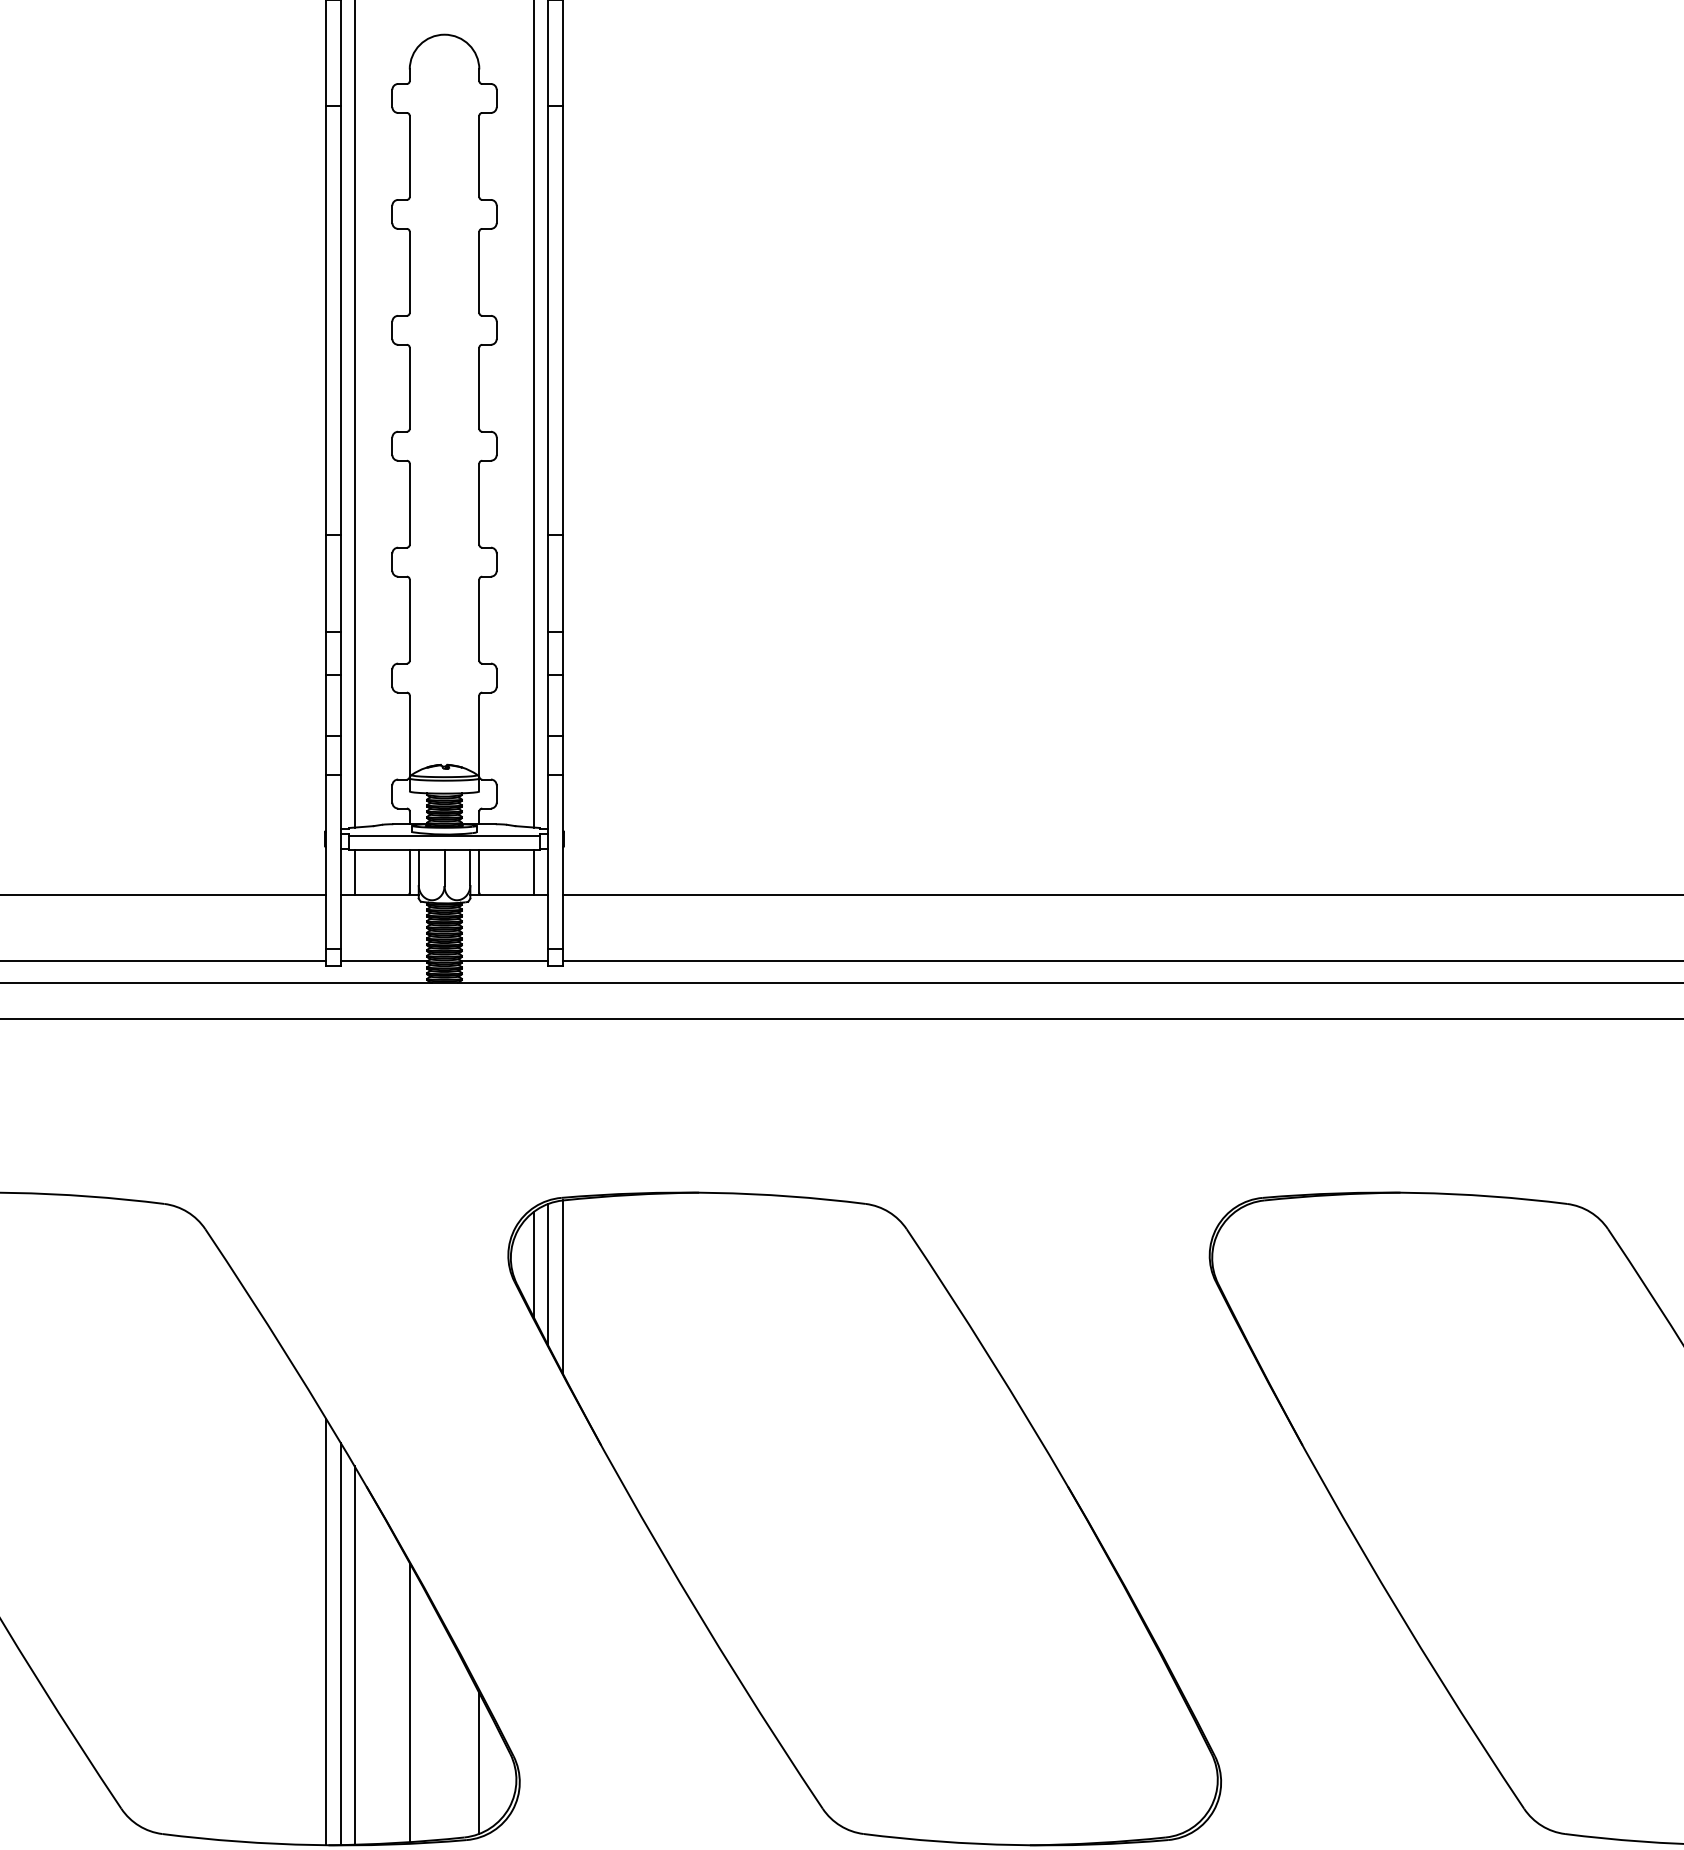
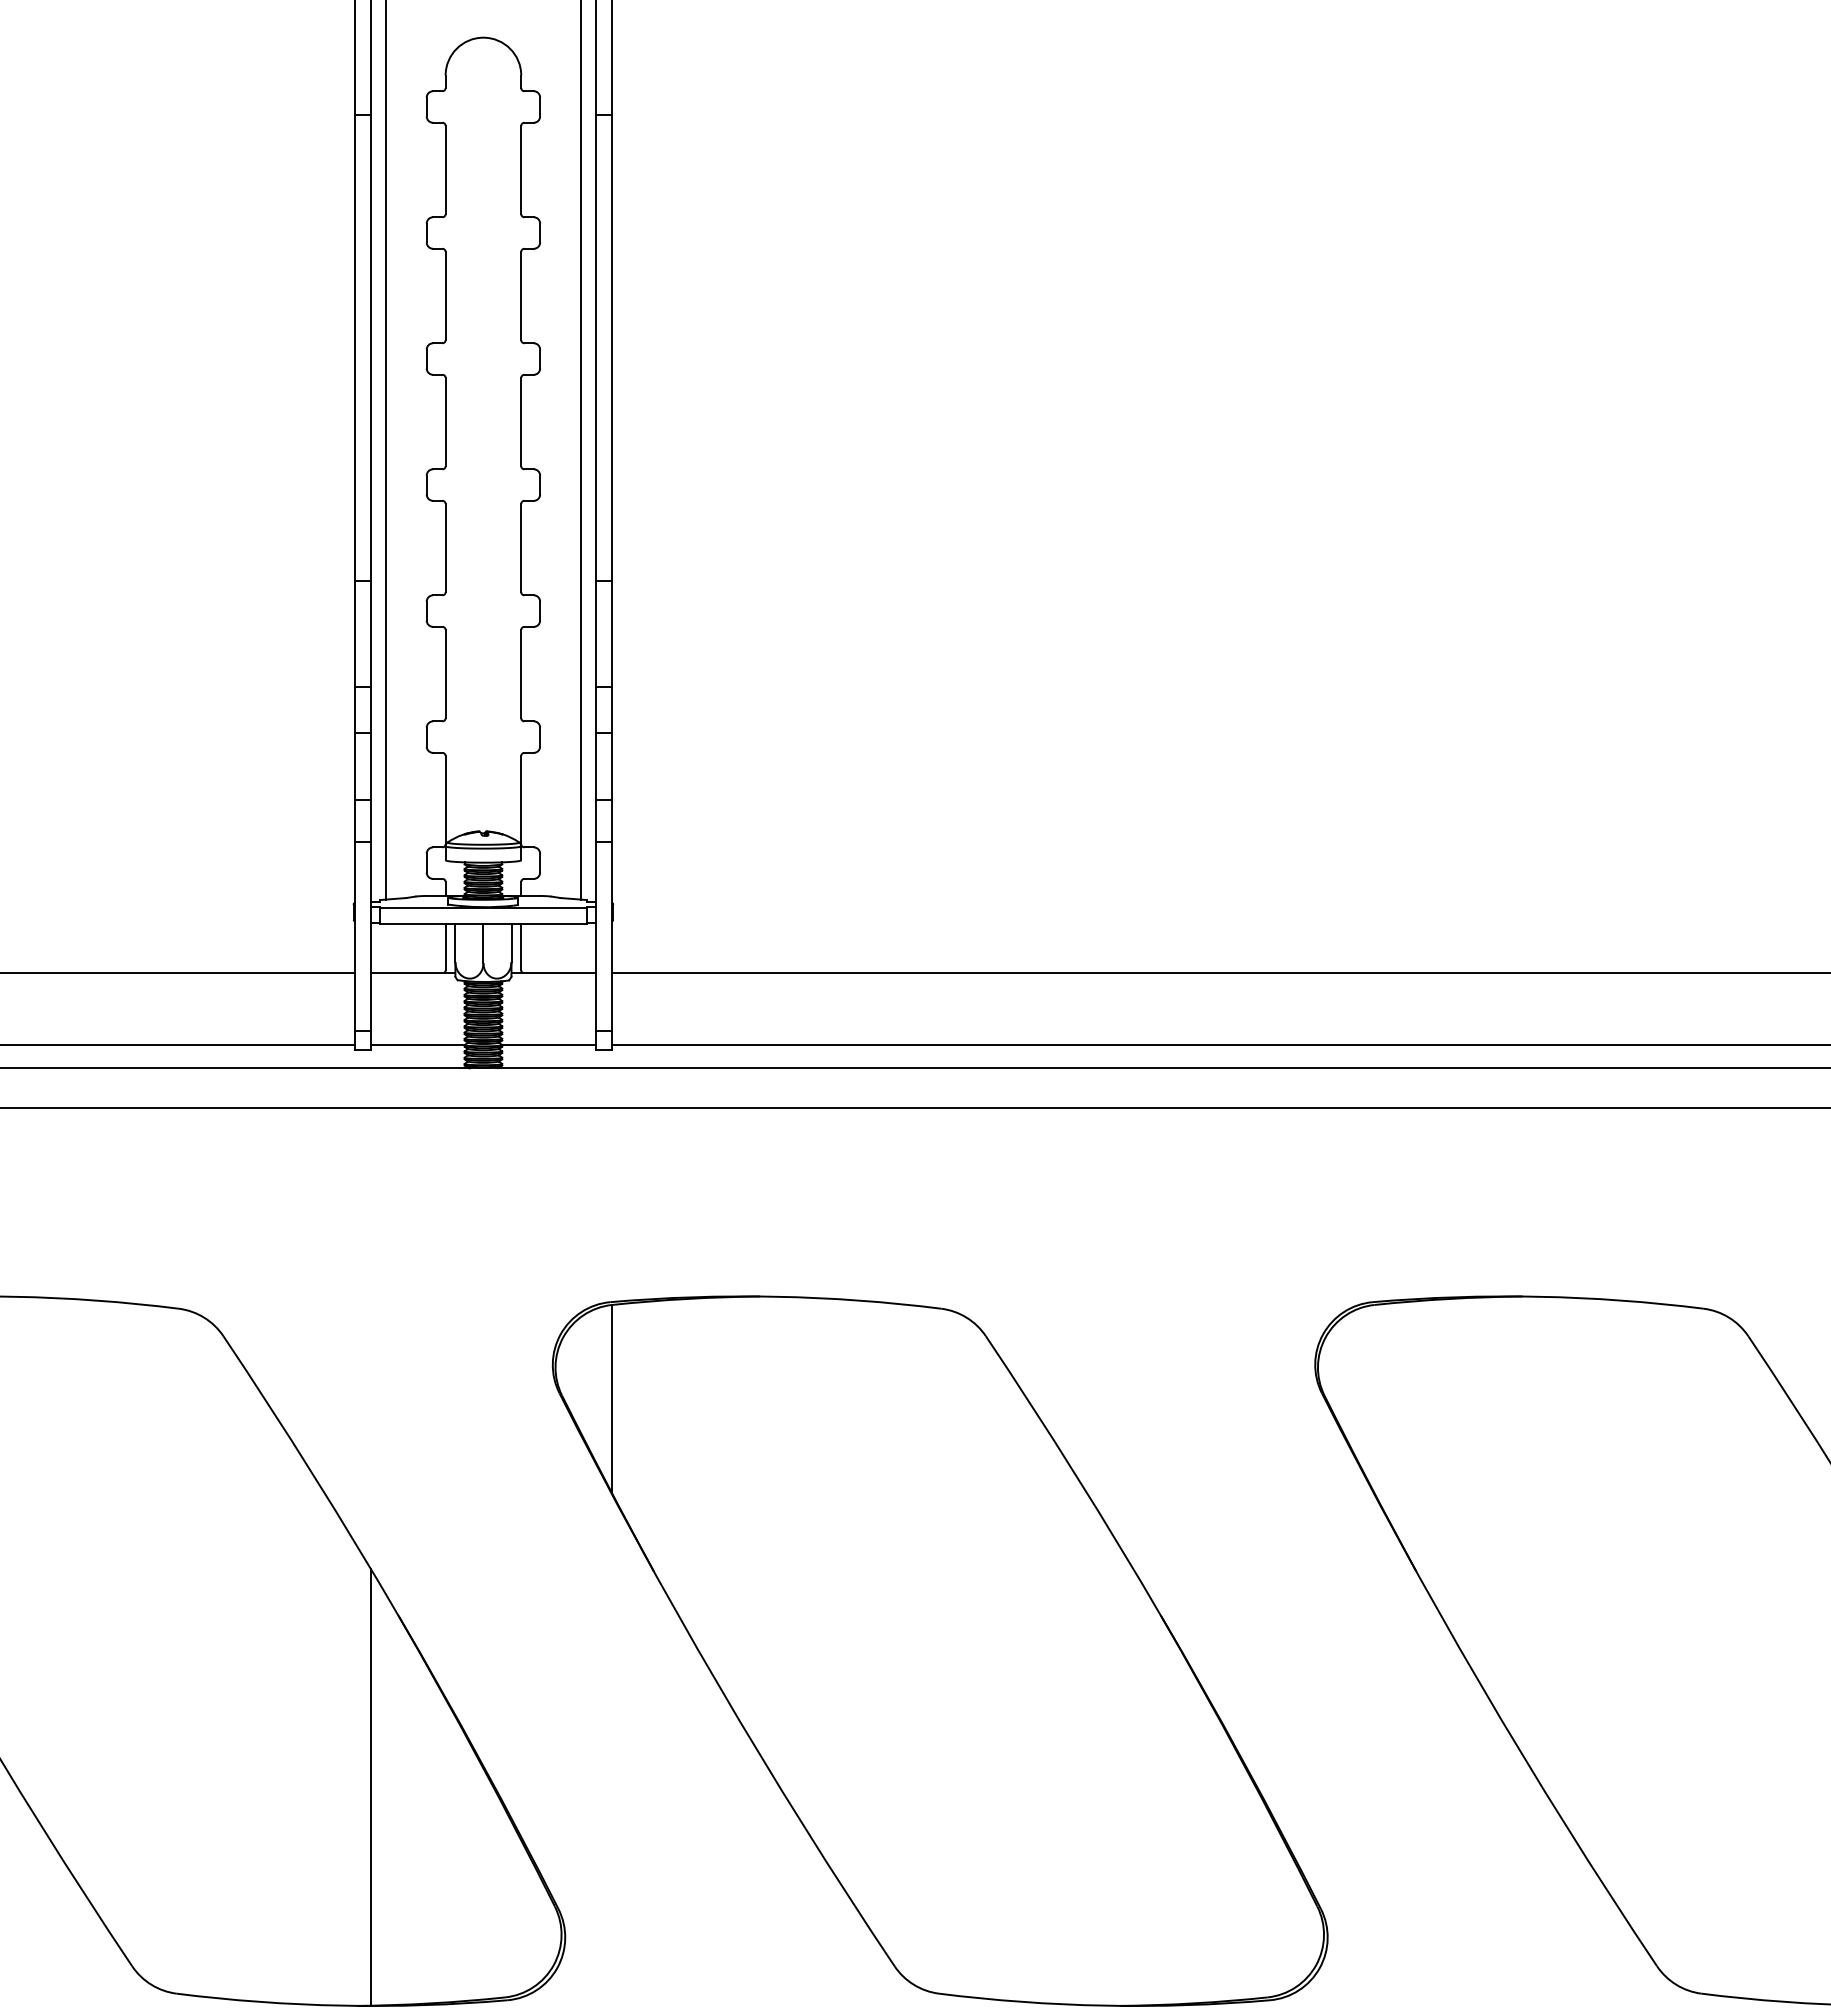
line: (354, 872) -> (385, 948), removed
line: (534, 872) -> (581, 948), removed
line: (534, 1264) -> (581, 1374), removed
line: (548, 1274) -> (596, 1385), removed
line: (325, 1631) -> (354, 1773), removed
line: (354, 1655) -> (385, 1799), removed
line: (409, 1702) -> (445, 1850), removed
line: (479, 1763) -> (521, 1916), removed

